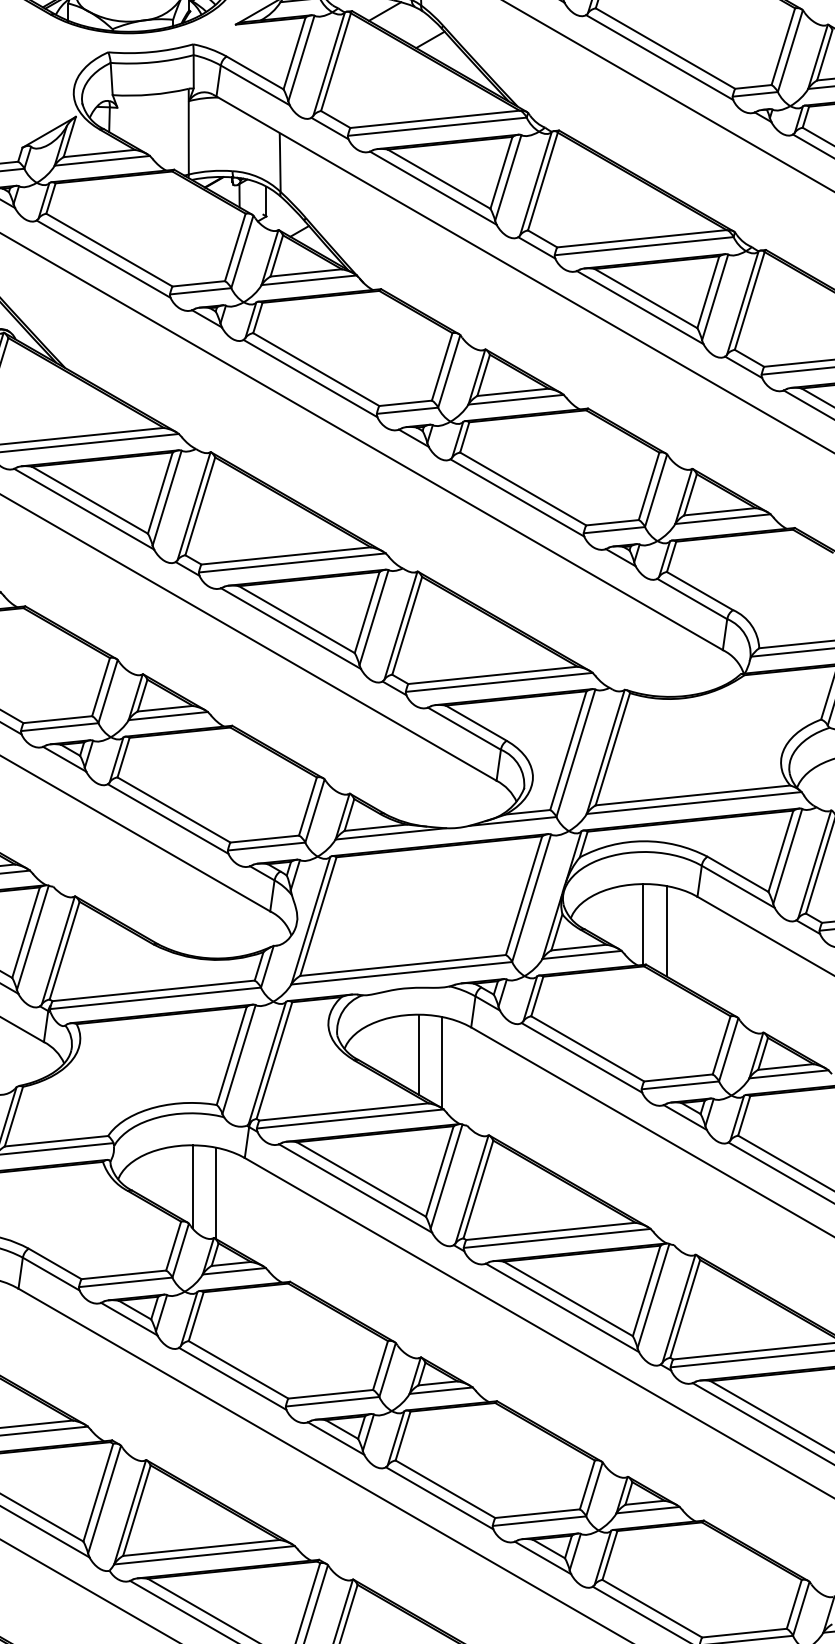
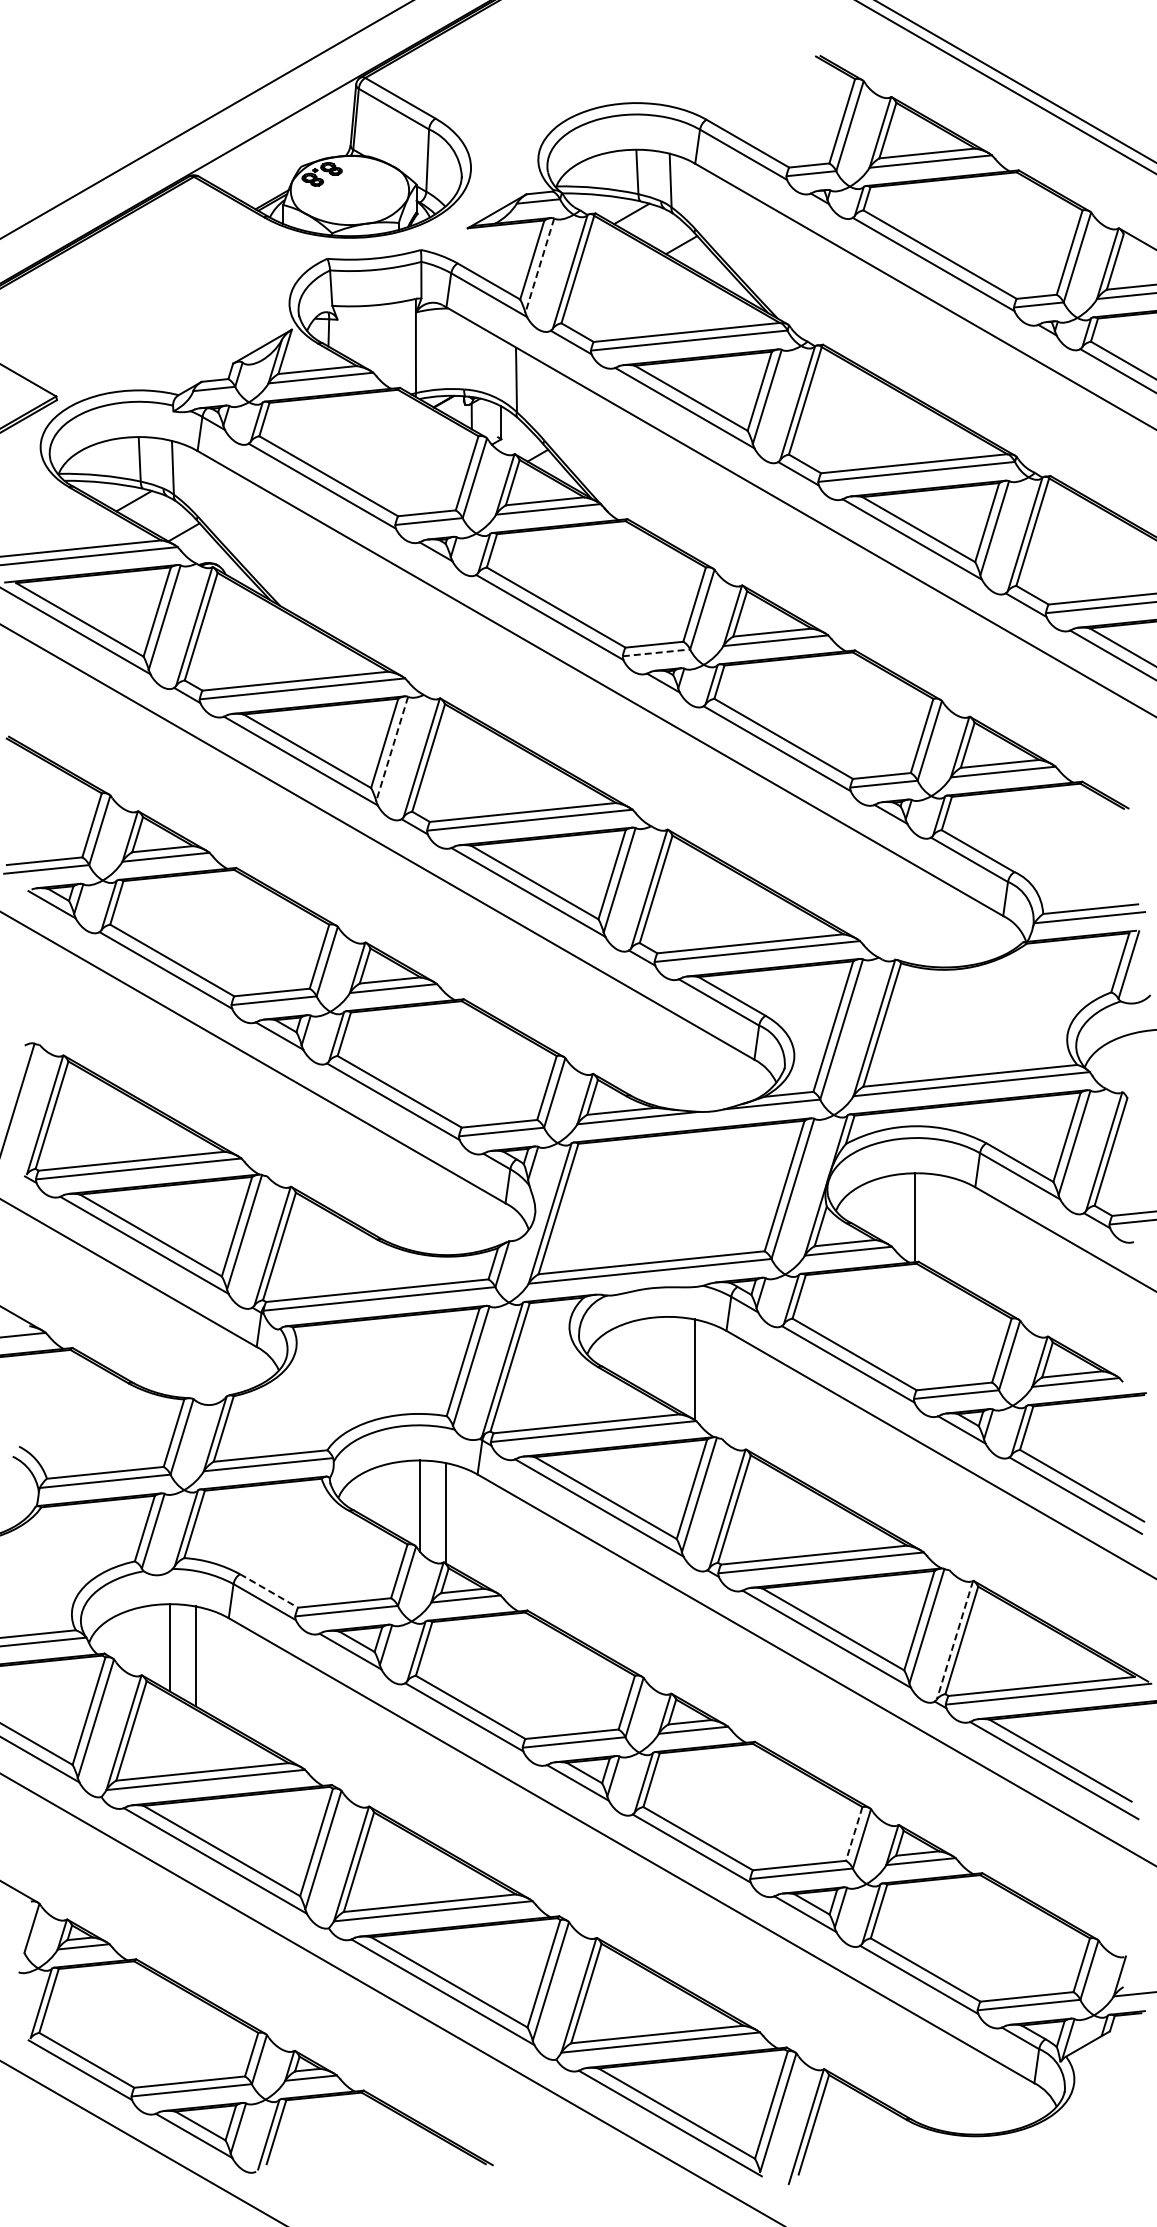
line: (301, 59) -> (539, 266), solid -> dashed
line: (407, 410) -> (656, 652), solid -> dashed
line: (167, 498) -> (392, 749), solid -> dashed
line: (666, 930) -> (941, 1224), removed
line: (418, 1054) -> (668, 1360), removed
line: (55, 1263) -> (269, 1590), solid -> dashed
line: (678, 1309) -> (954, 1640), solid -> dashed
line: (587, 1485) -> (854, 1834), solid -> dashed

